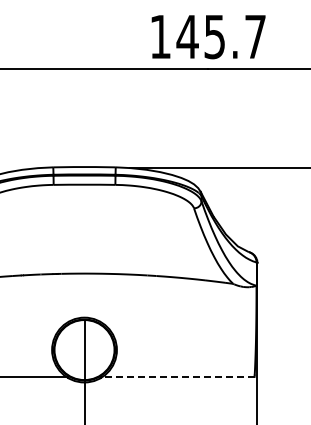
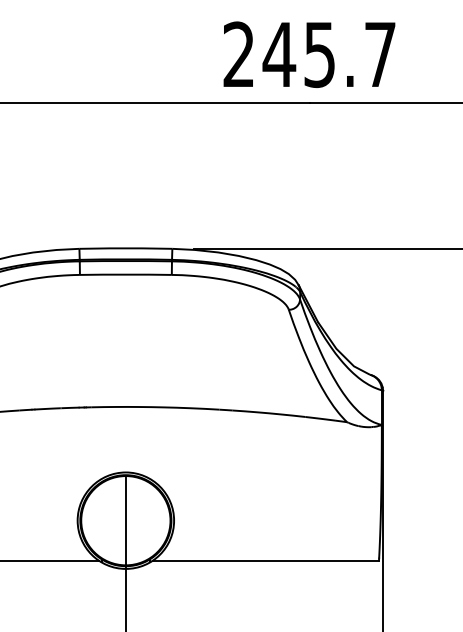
text: (160, 36) -> (238, 54), 145.7 -> 245.7
line: (178, 376) -> (265, 560), dashed -> solid

